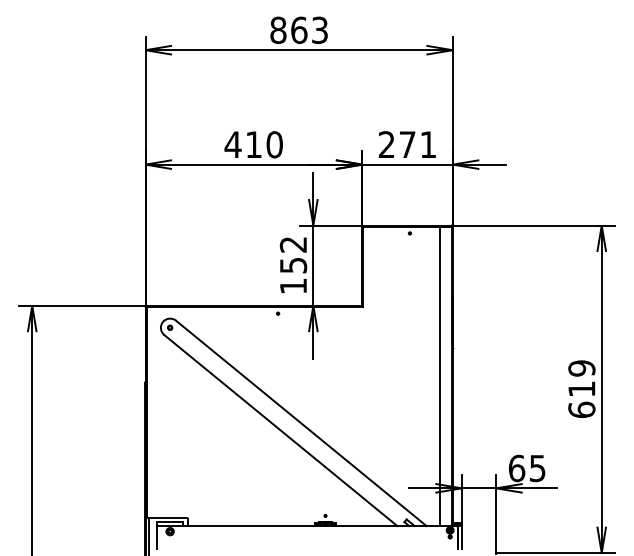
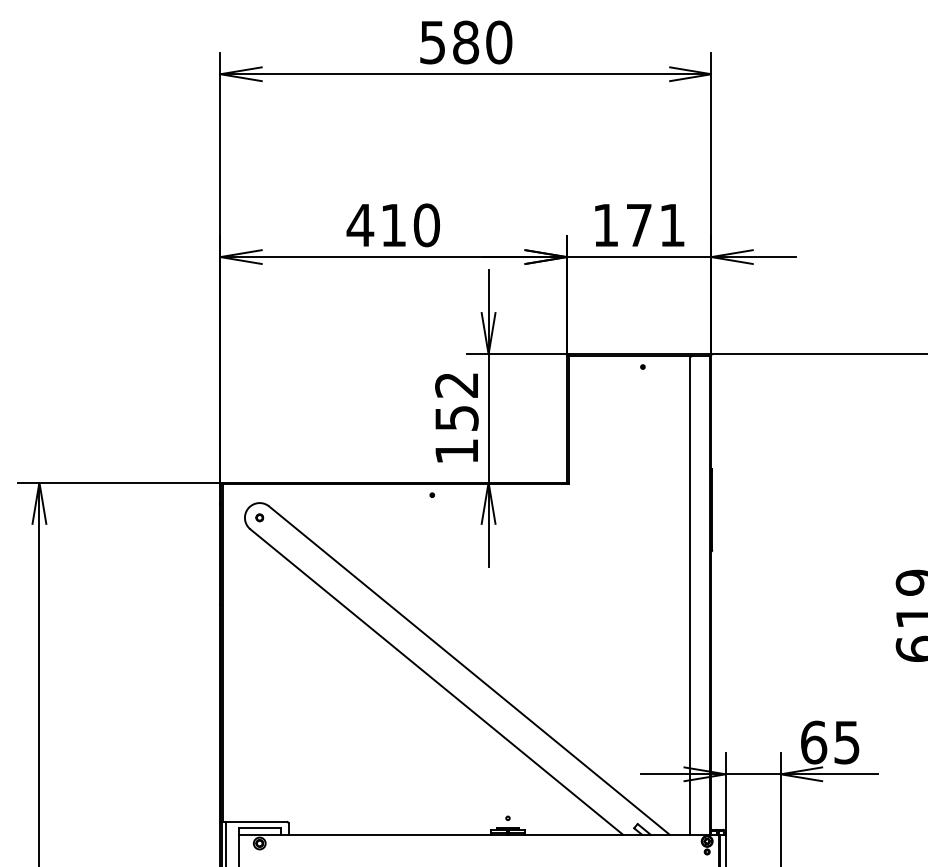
text: (299, 29) -> (466, 41), 863 -> 580
text: (386, 144) -> (605, 224), 271 -> 171

